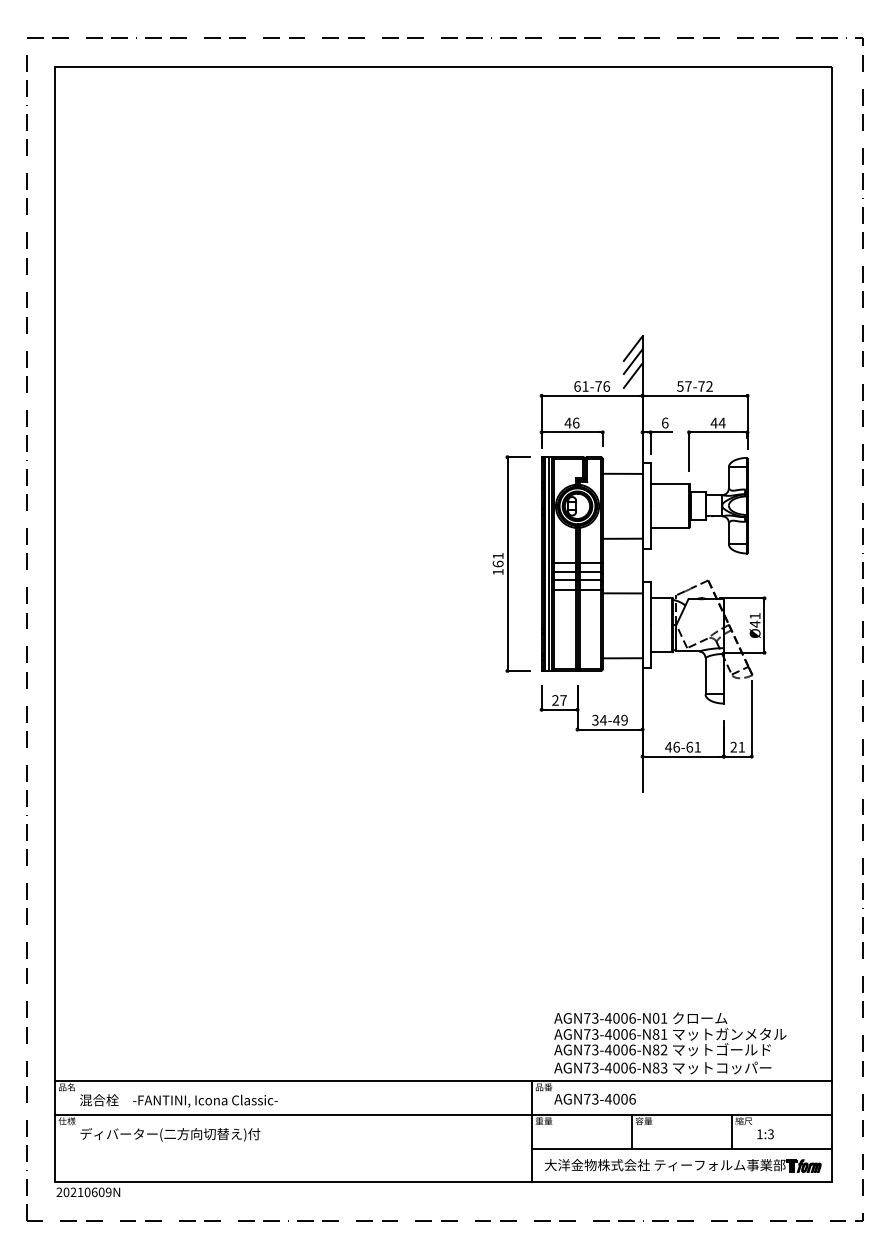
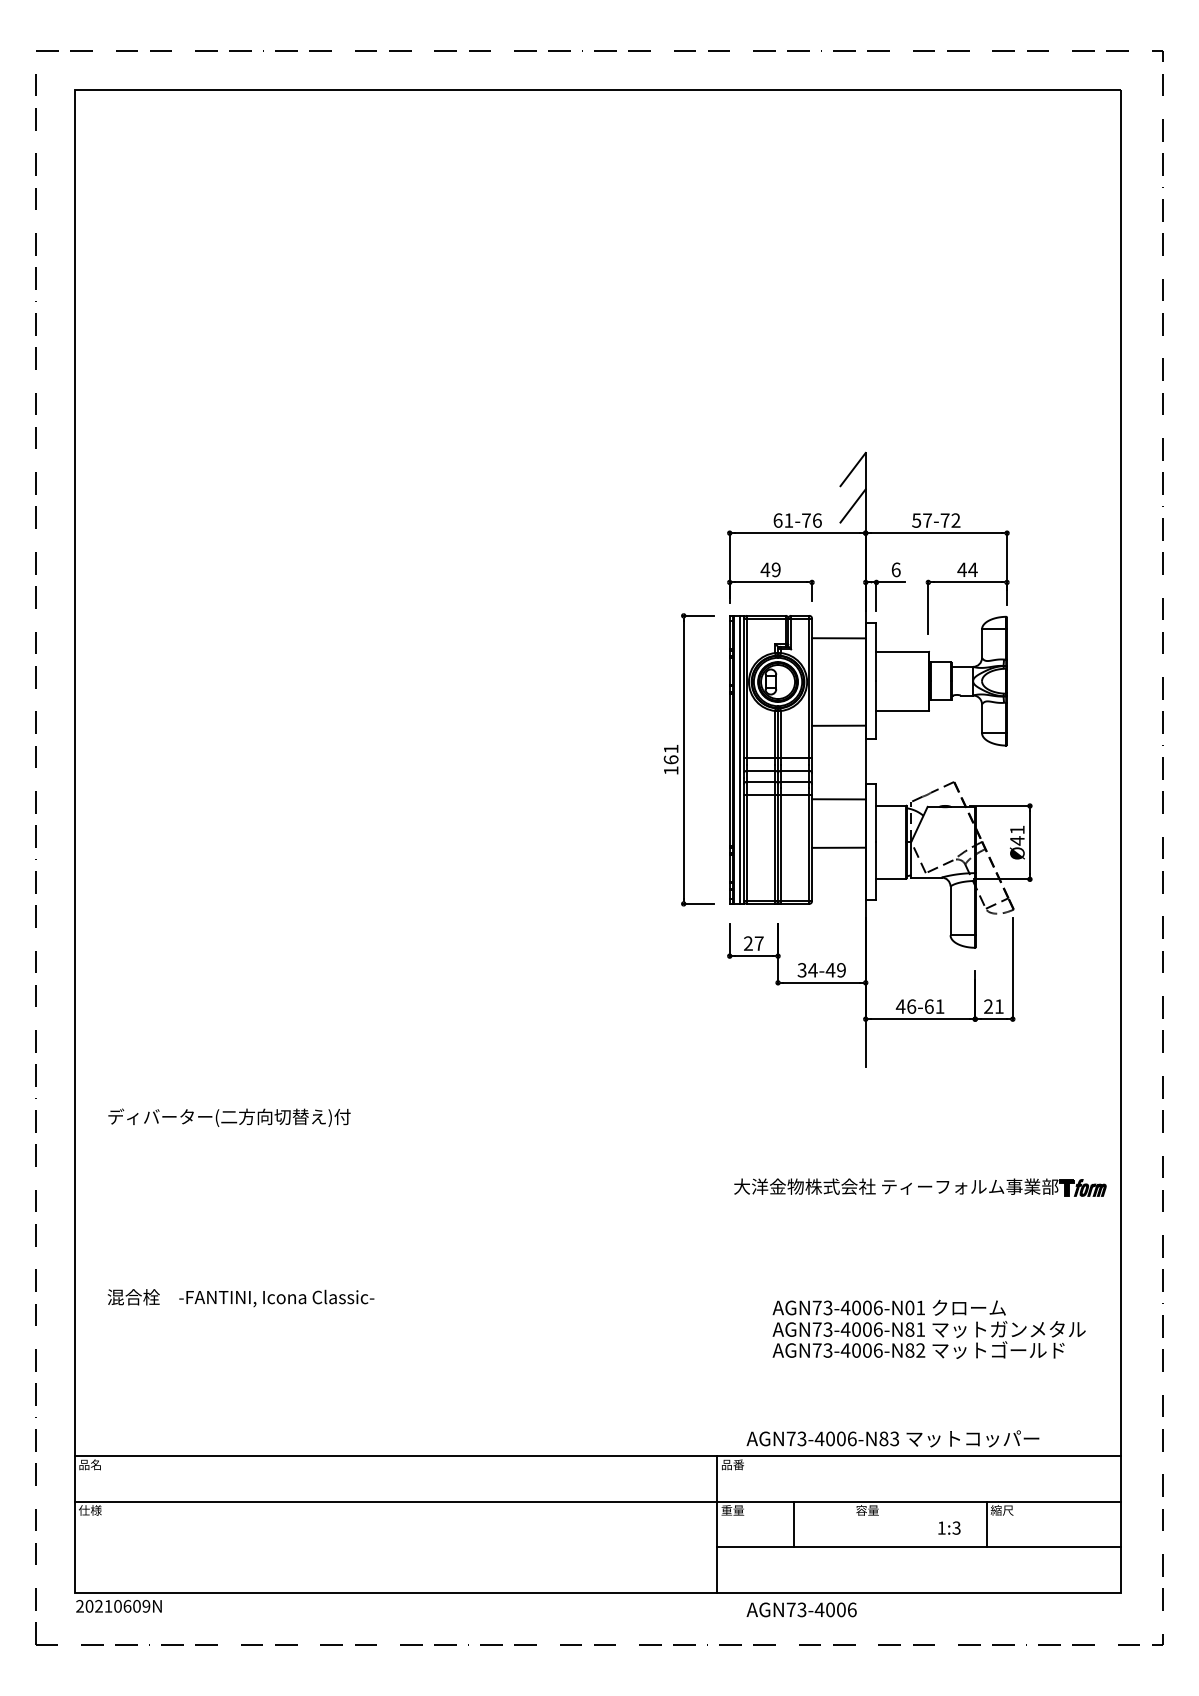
line: (632, 361) -> (852, 486), removed
text: (575, 422) -> (775, 569), 46 -> 49
line: (622, 658) -> (838, 847), moved
text: (669, 1033) -> (928, 1328), moved
text: (594, 1098) -> (801, 1609), moved
text: (178, 1101) -> (240, 1298), moved
line: (632, 1131) -> (793, 1524), moved
text: (765, 1133) -> (949, 1527), moved
text: (170, 1134) -> (229, 1117), moved
part: (683, 1165) -> (920, 1187), moved

